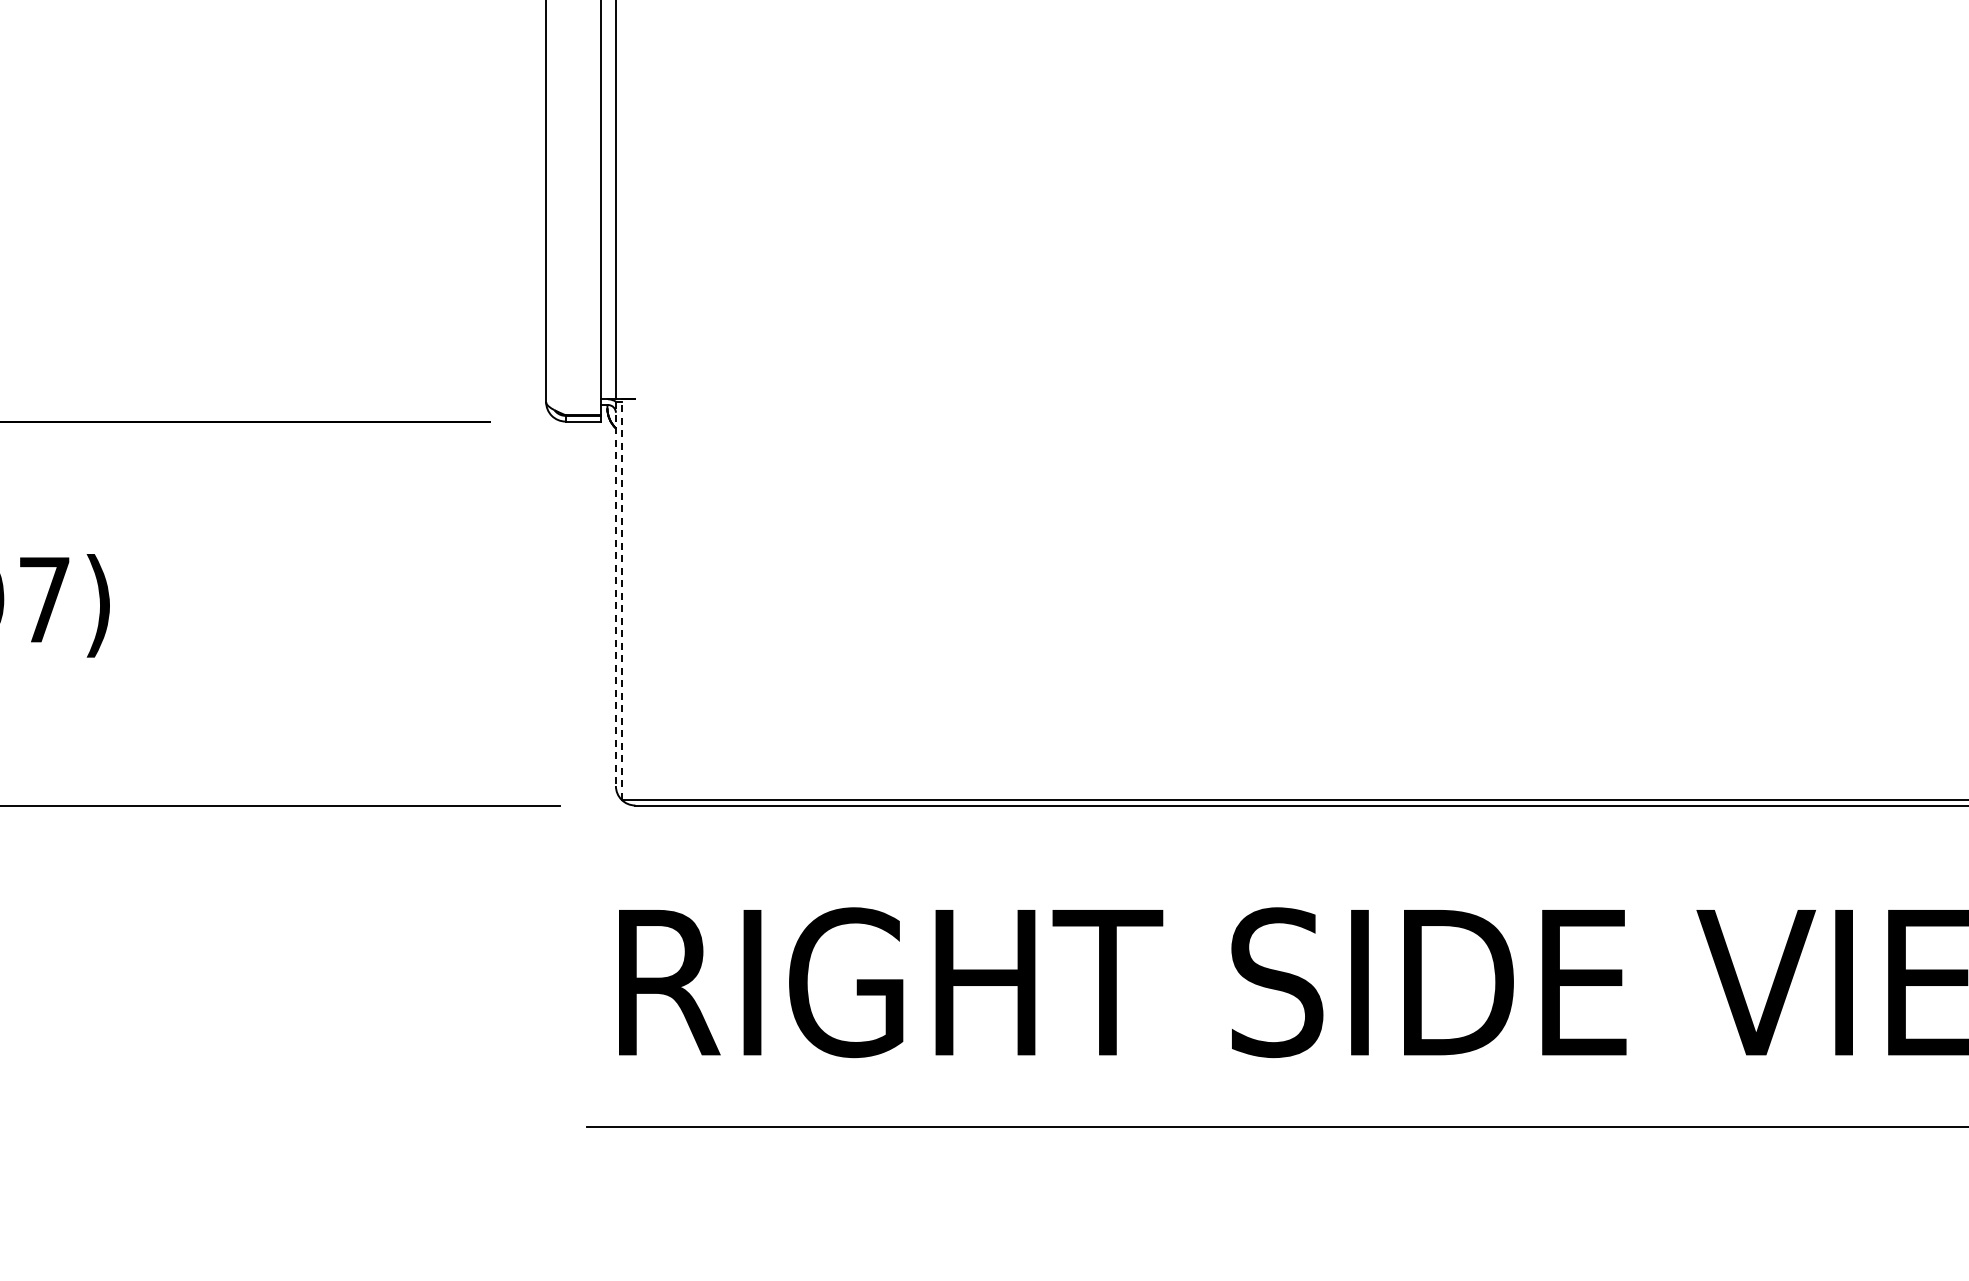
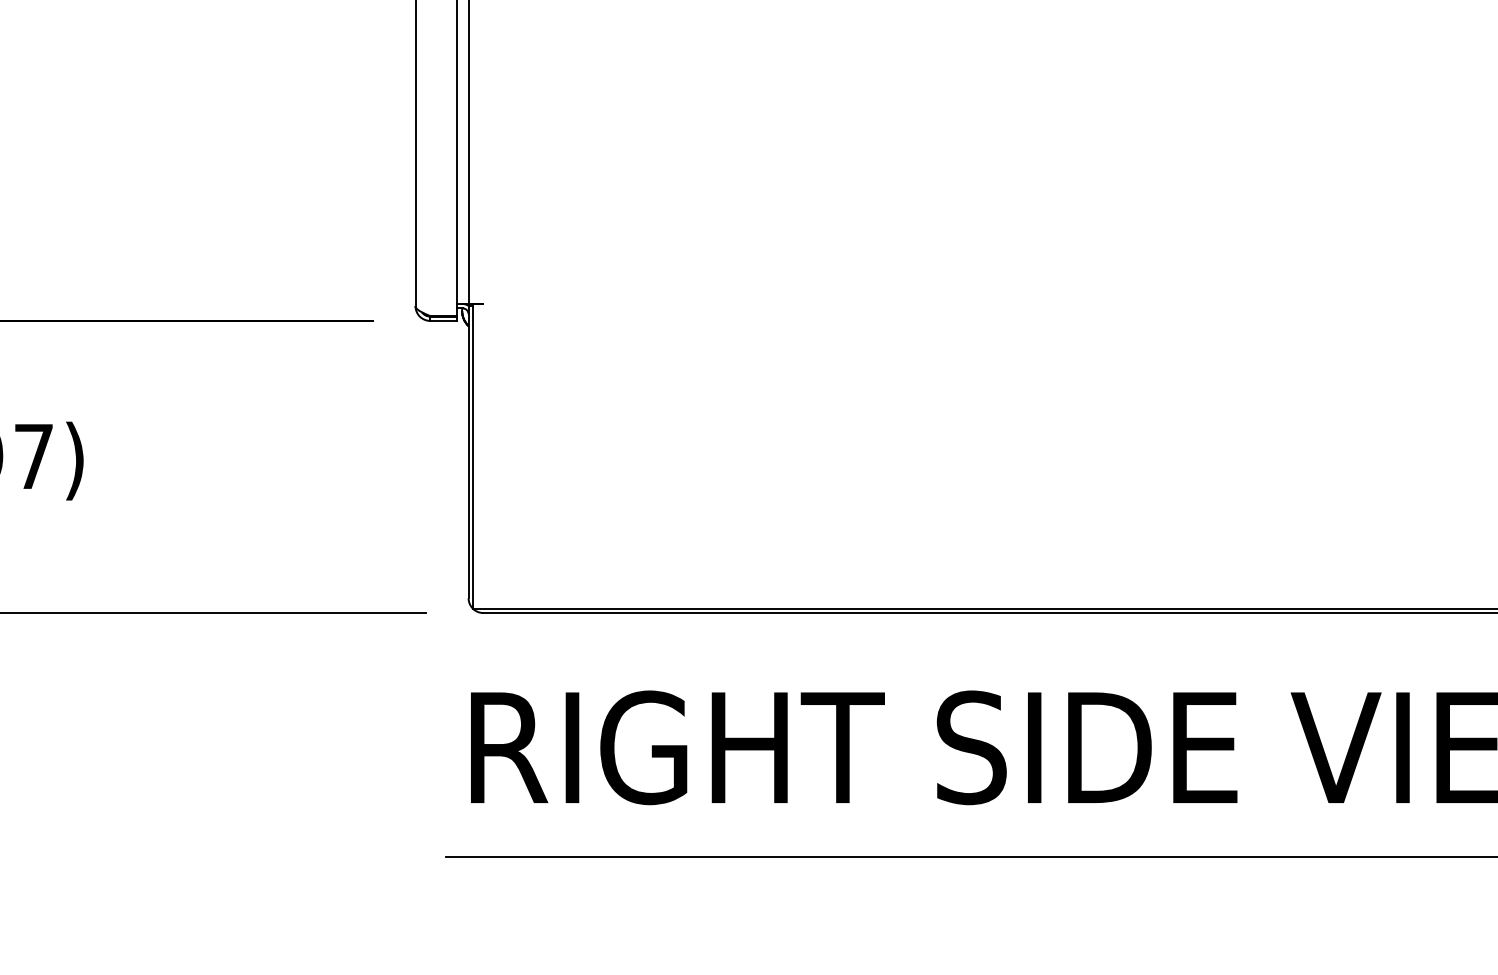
line: (615, 594) -> (468, 452), dashed -> solid
line: (621, 599) -> (472, 456), dashed -> solid

